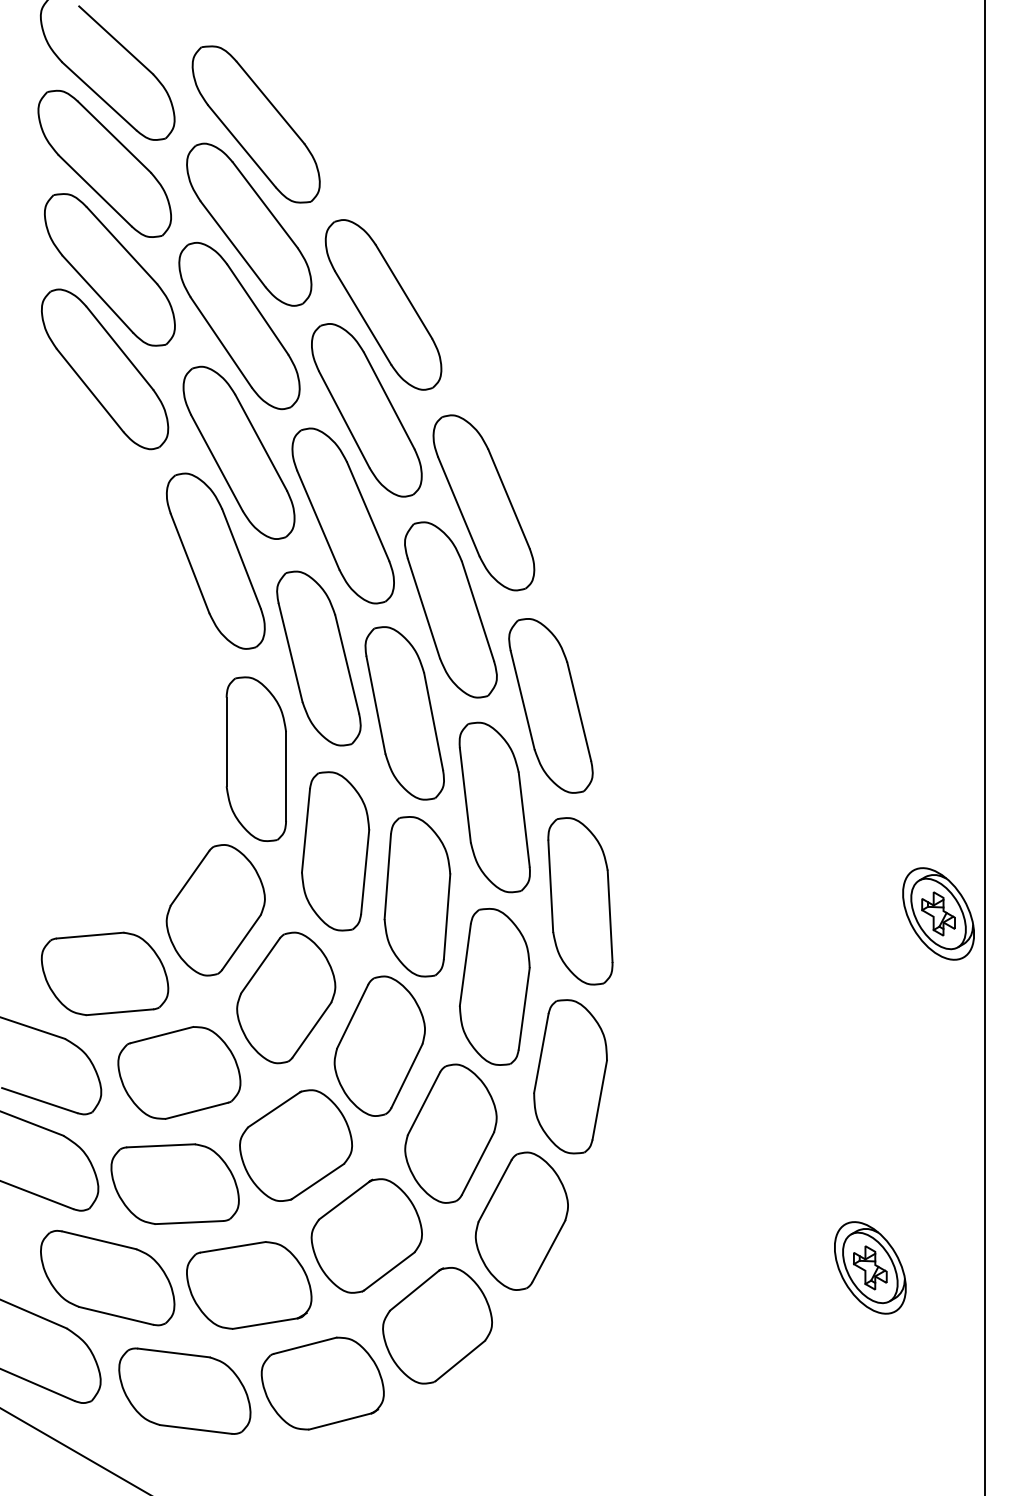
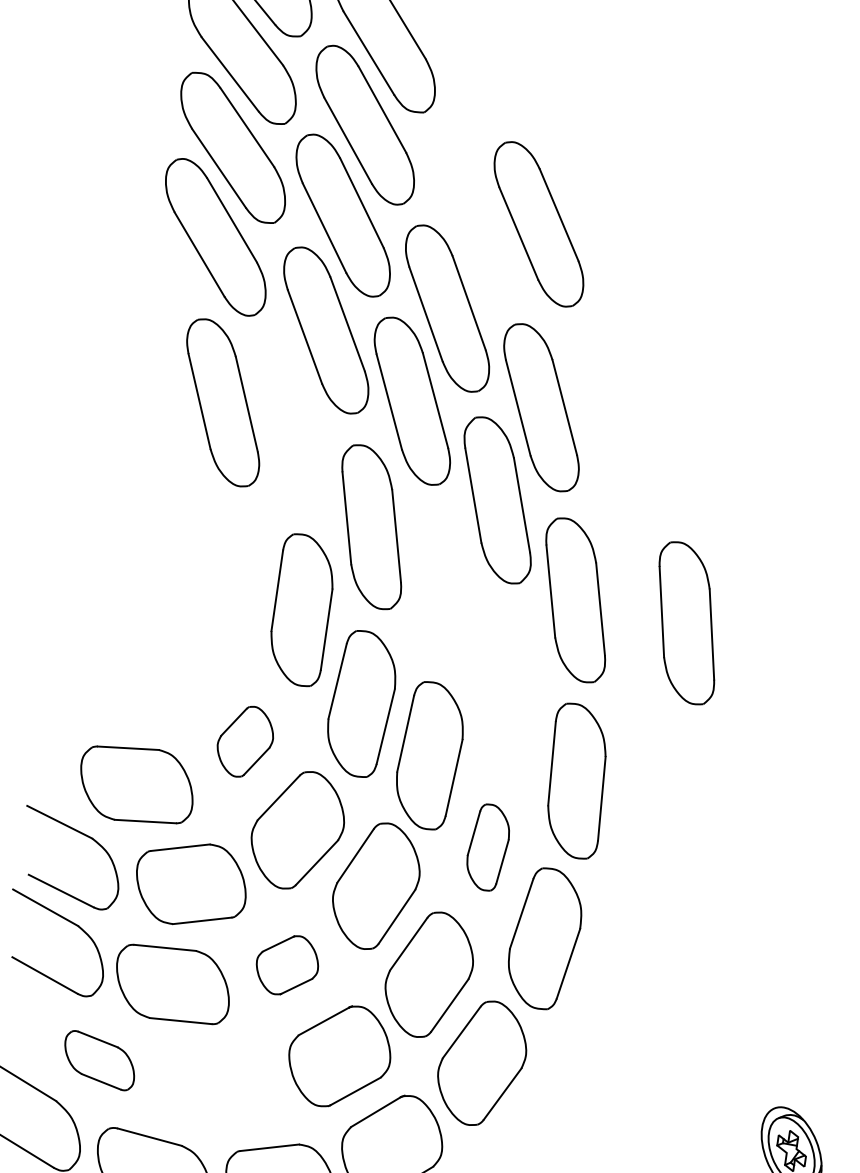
part: (383, 304) -> (538, 223), moved
part: (215, 560) -> (222, 402), moved
part: (404, 713) -> (686, 623), moved
part: (494, 807) -> (511, 684), removed
part: (215, 910) -> (245, 741), size x0.6
part: (494, 986) -> (487, 847), size x0.6
part: (295, 1145) -> (287, 965), size x0.6
part: (107, 1277) -> (99, 1060), size x0.6
part: (249, 1285) -> (227, 1085), removed

